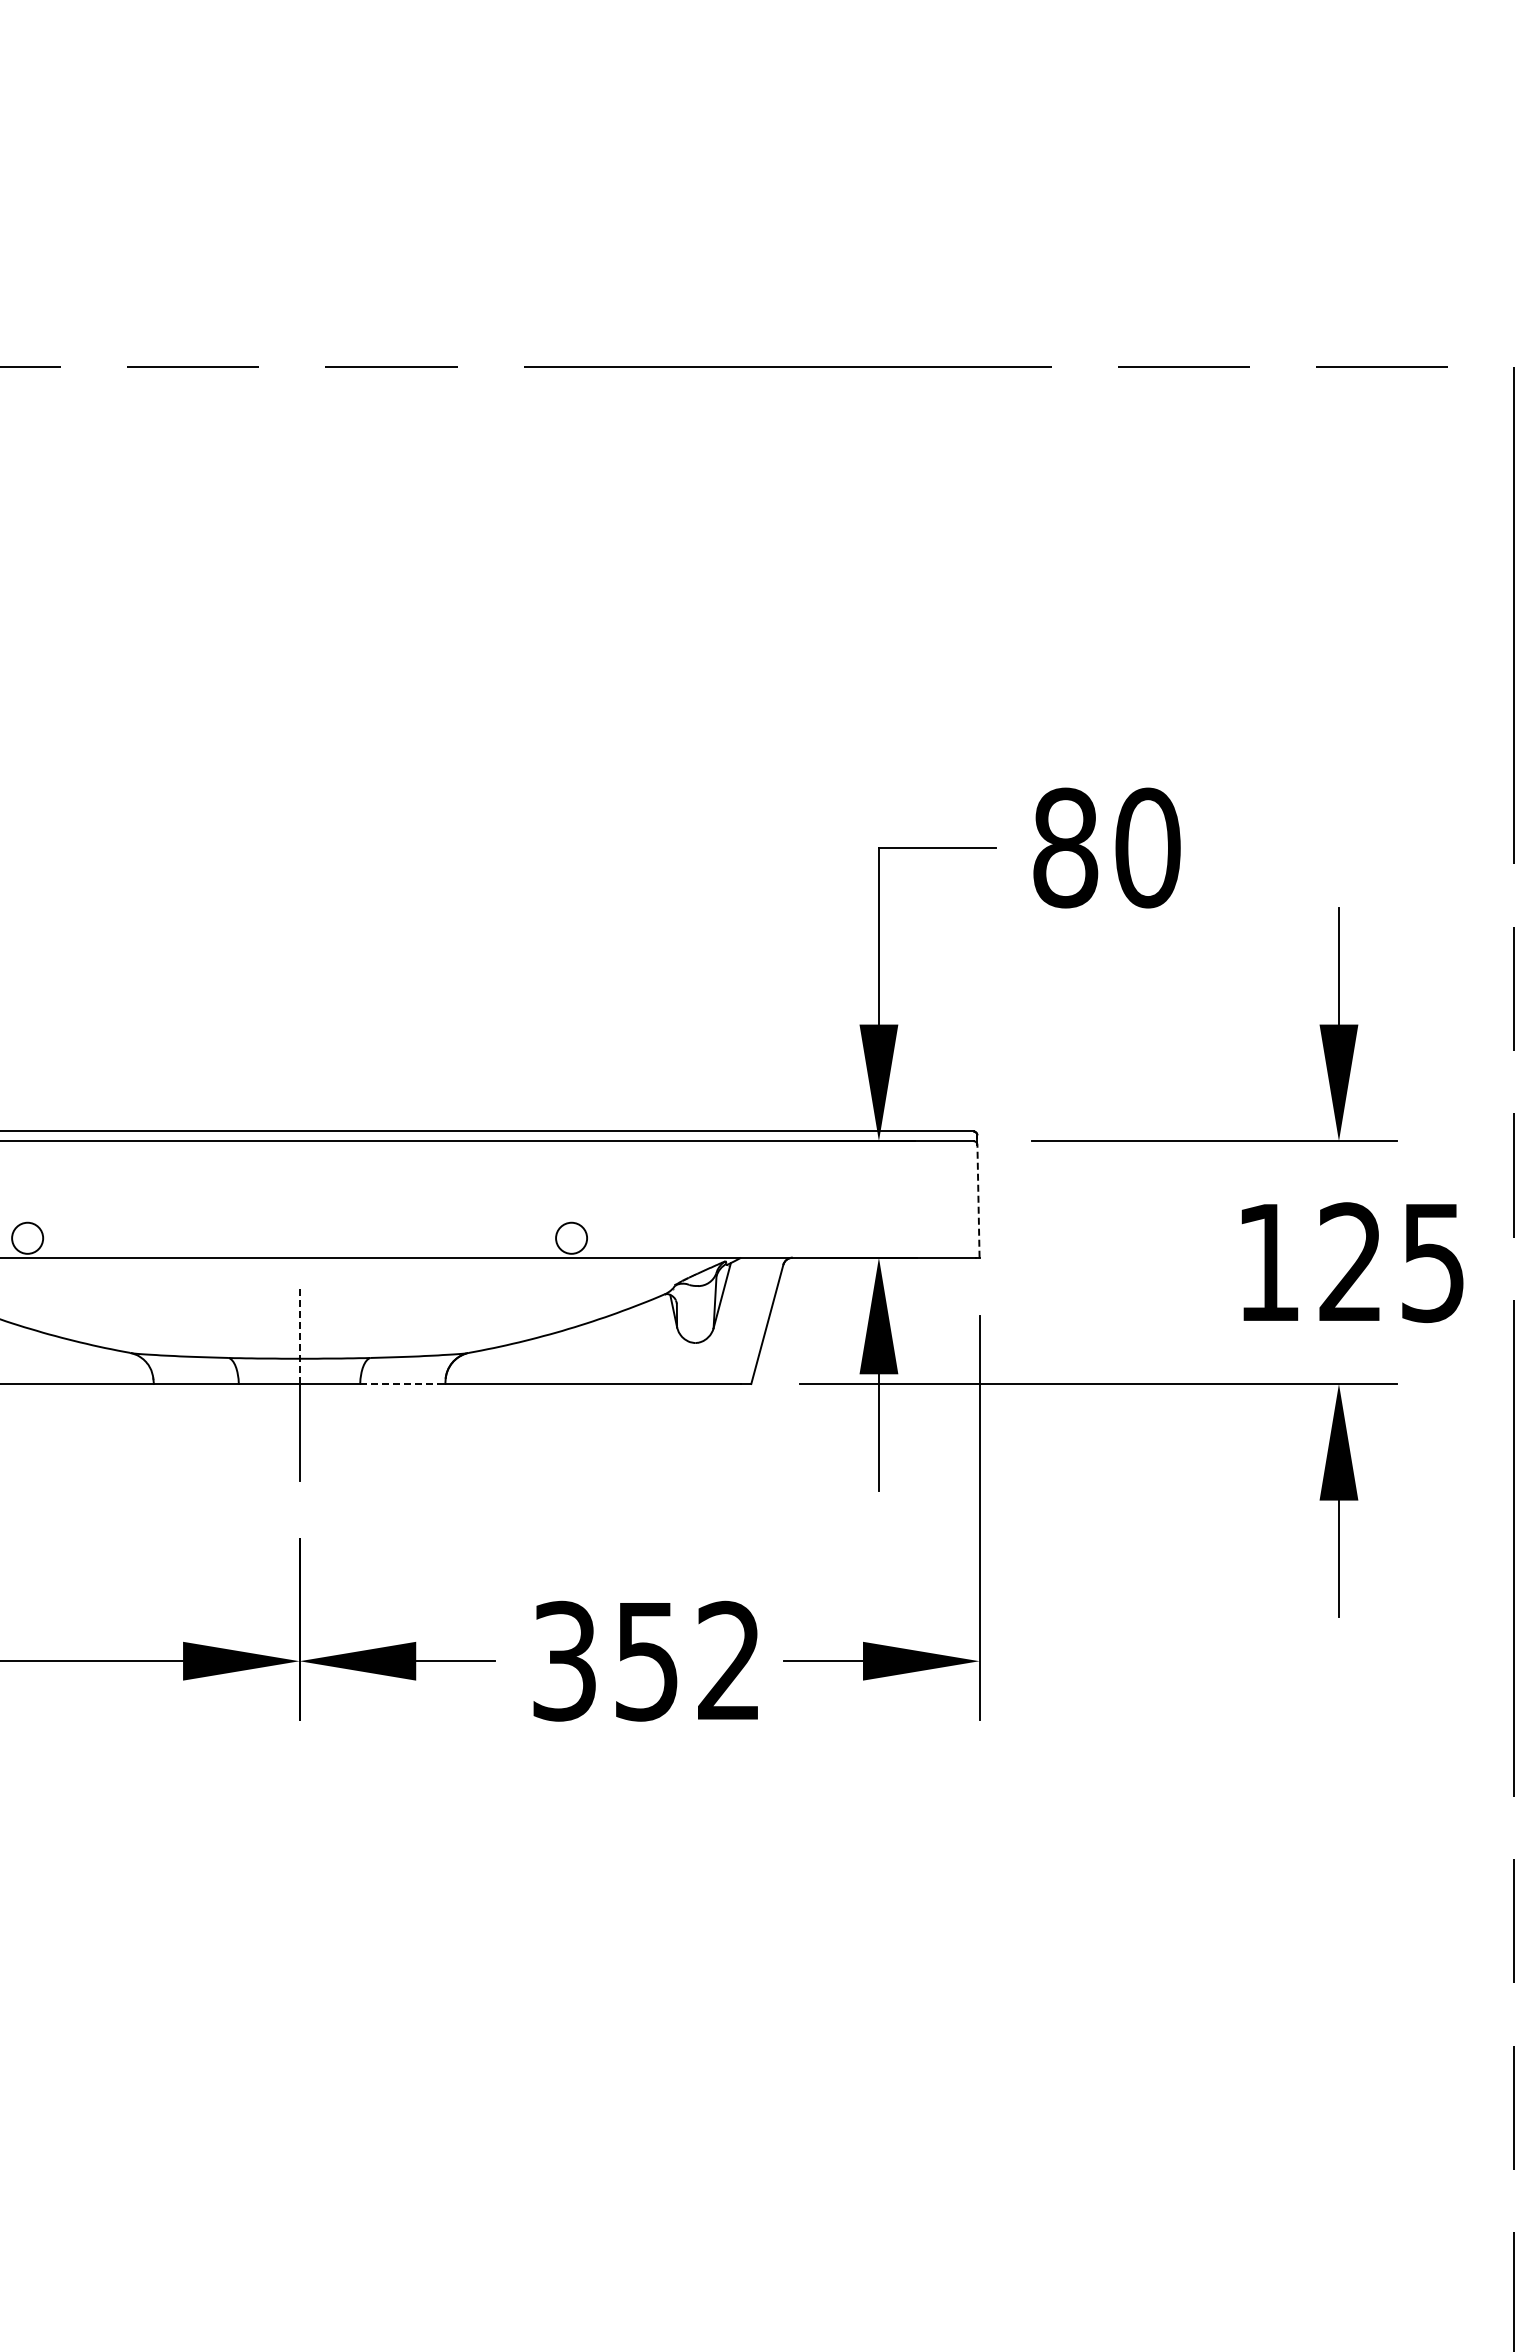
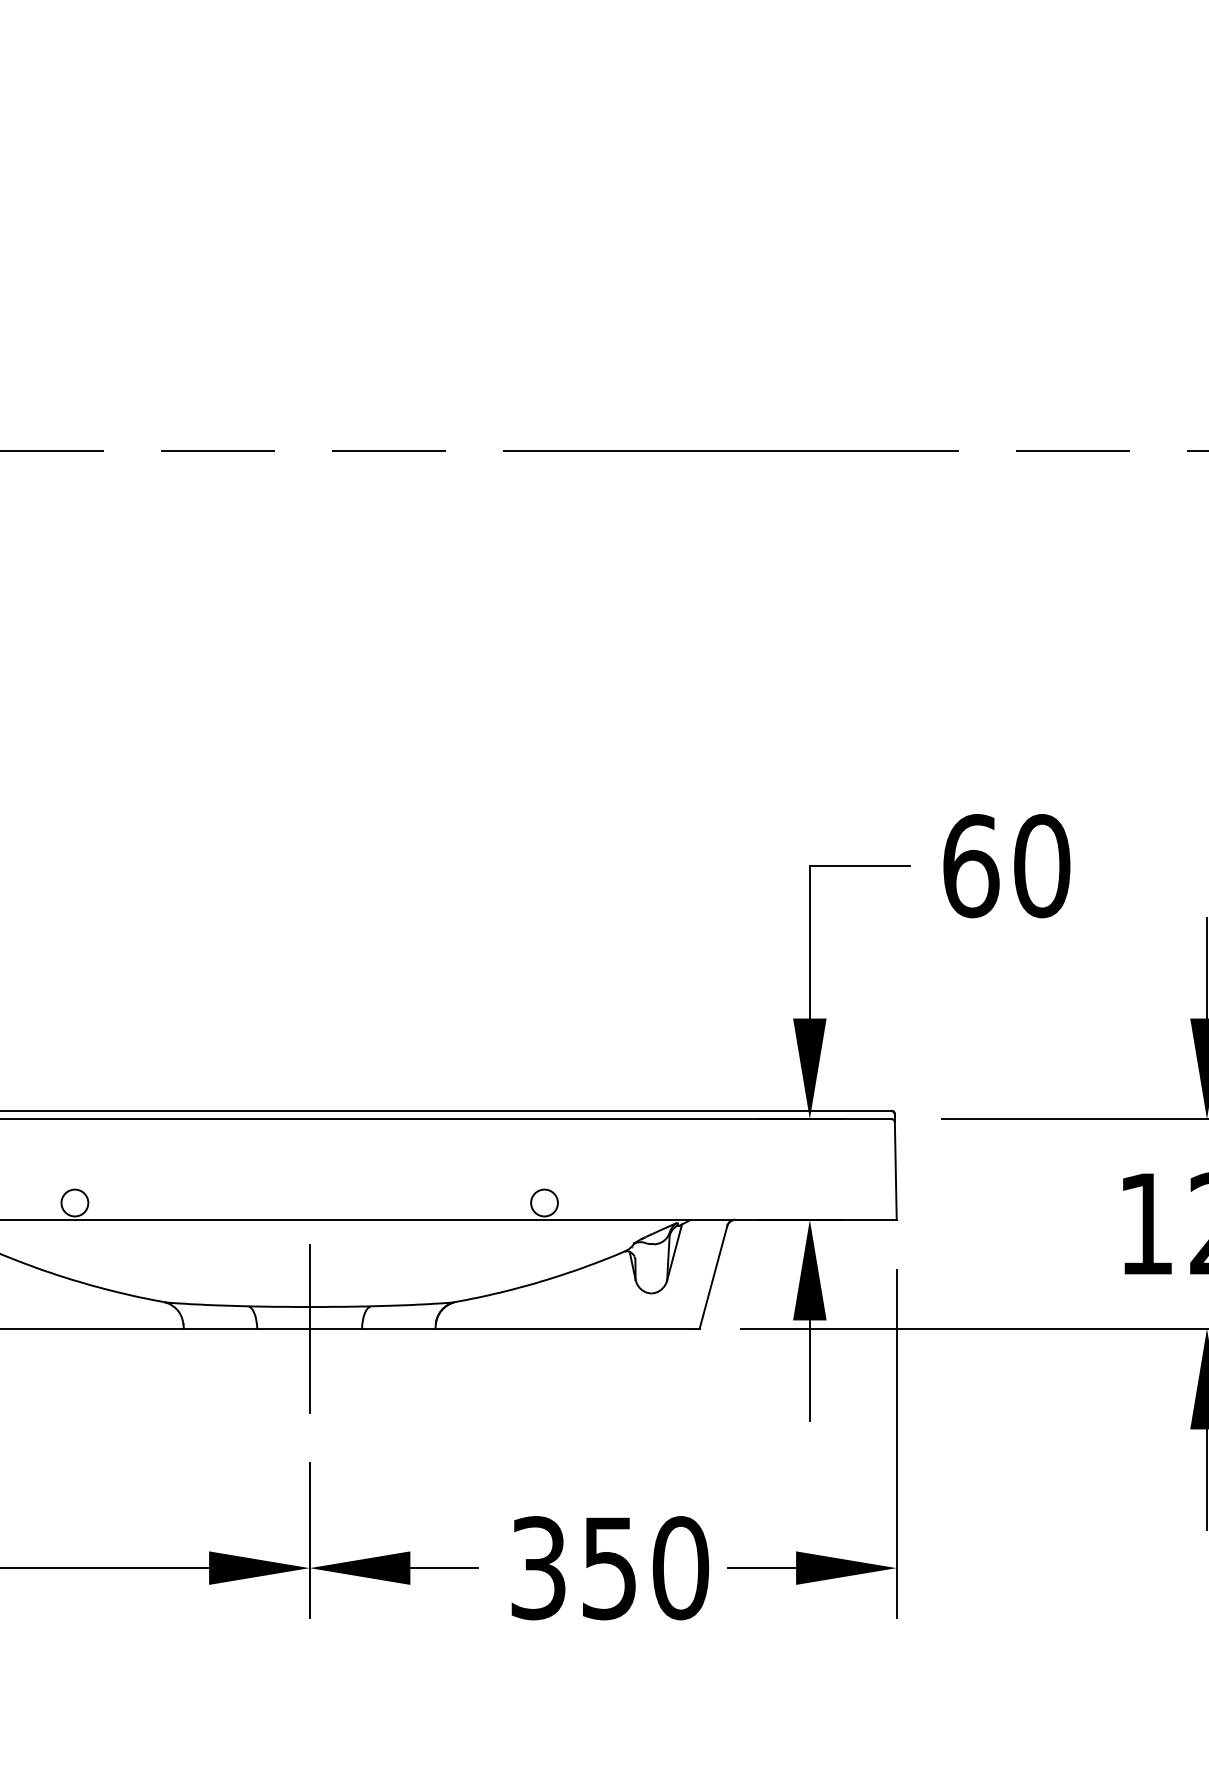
text: (1065, 847) -> (970, 865), 80 -> 60
line: (978, 1200) -> (895, 1170), dashed -> solid
line: (299, 1335) -> (309, 1286), dashed -> solid
line: (402, 1384) -> (398, 1329), dashed -> solid
text: (729, 1660) -> (680, 1567), 352 -> 350

